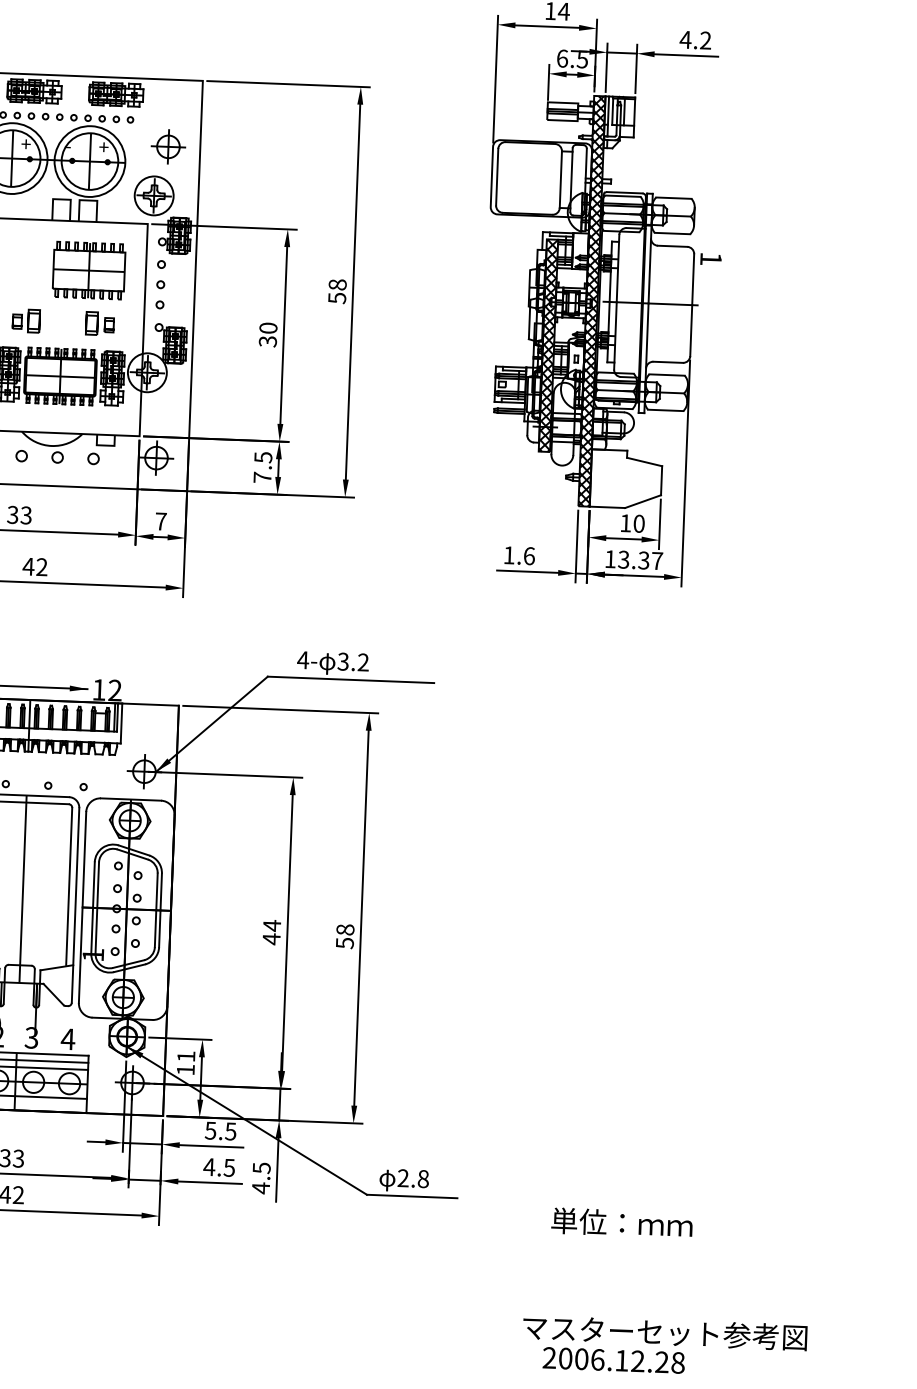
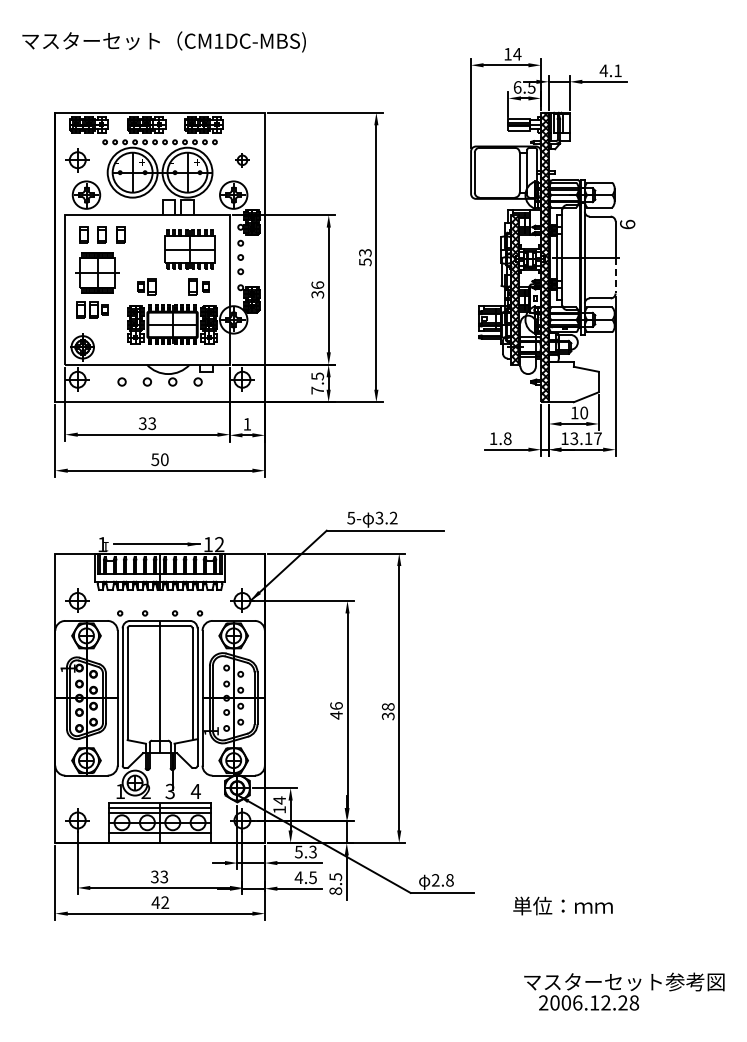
text: (705, 40) -> (617, 70), 4.2 -> 4.1
part: (168, 147) -> (242, 160), size x0.6
text: (710, 258) -> (627, 224), 1 -> 9
text: (337, 284) -> (365, 252), 58 -> 53
text: (268, 328) -> (317, 285), 30 -> 36
line: (691, 330) -> (615, 275), solid -> dashed
text: (161, 521) -> (247, 424), 7 -> 1
text: (529, 555) -> (507, 438), 1.6 -> 1.8
text: (643, 560) -> (588, 438), 13.37 -> 13.17
text: (34, 566) -> (159, 459), 42 -> 50
text: (303, 660) -> (351, 518), 4- -> 5-
text: (272, 925) -> (336, 705), 44 -> 46
text: (343, 941) -> (387, 715), 58 -> 38
text: (186, 1056) -> (279, 800), 11 -> 14
text: (230, 1130) -> (312, 851), 5.5 -> 5.3
text: (260, 1188) -> (335, 891), 4.5 -> 8.5
text: (621, 1222) -> (562, 905), moved

